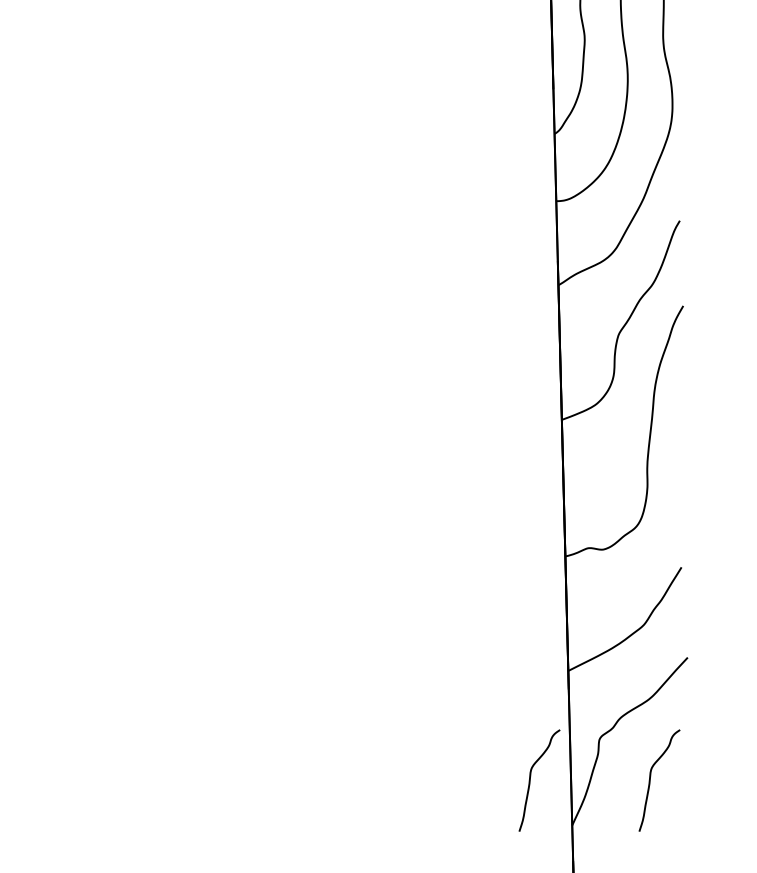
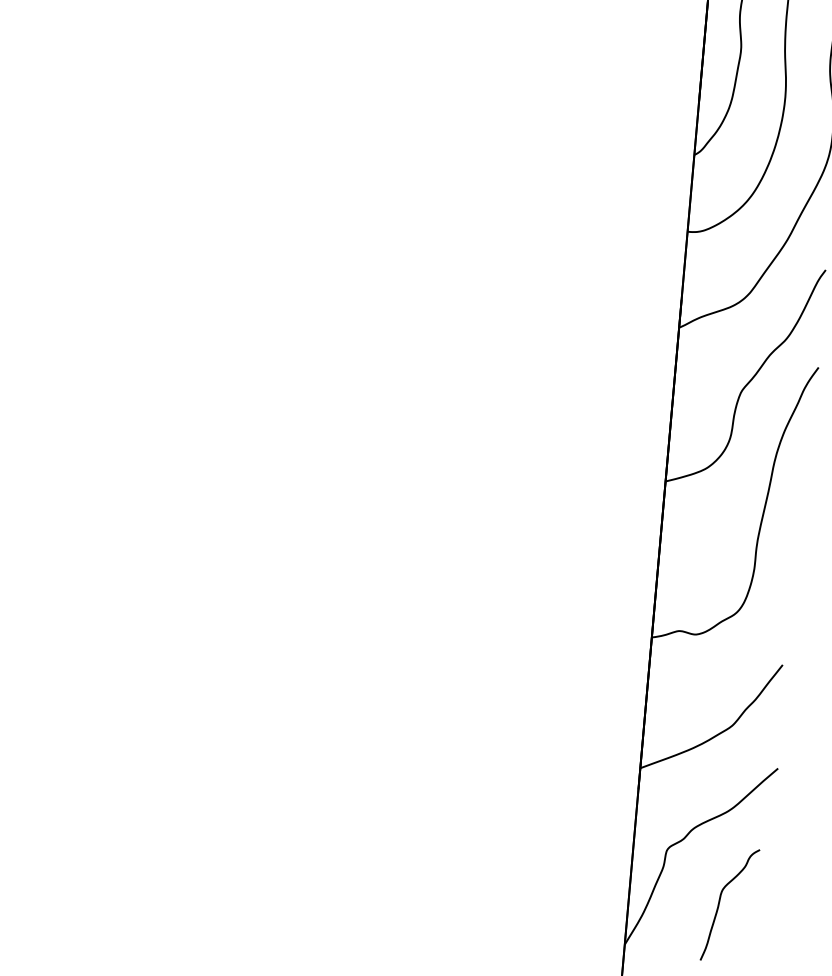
curve: (531, 776) -> (584, 883), removed

